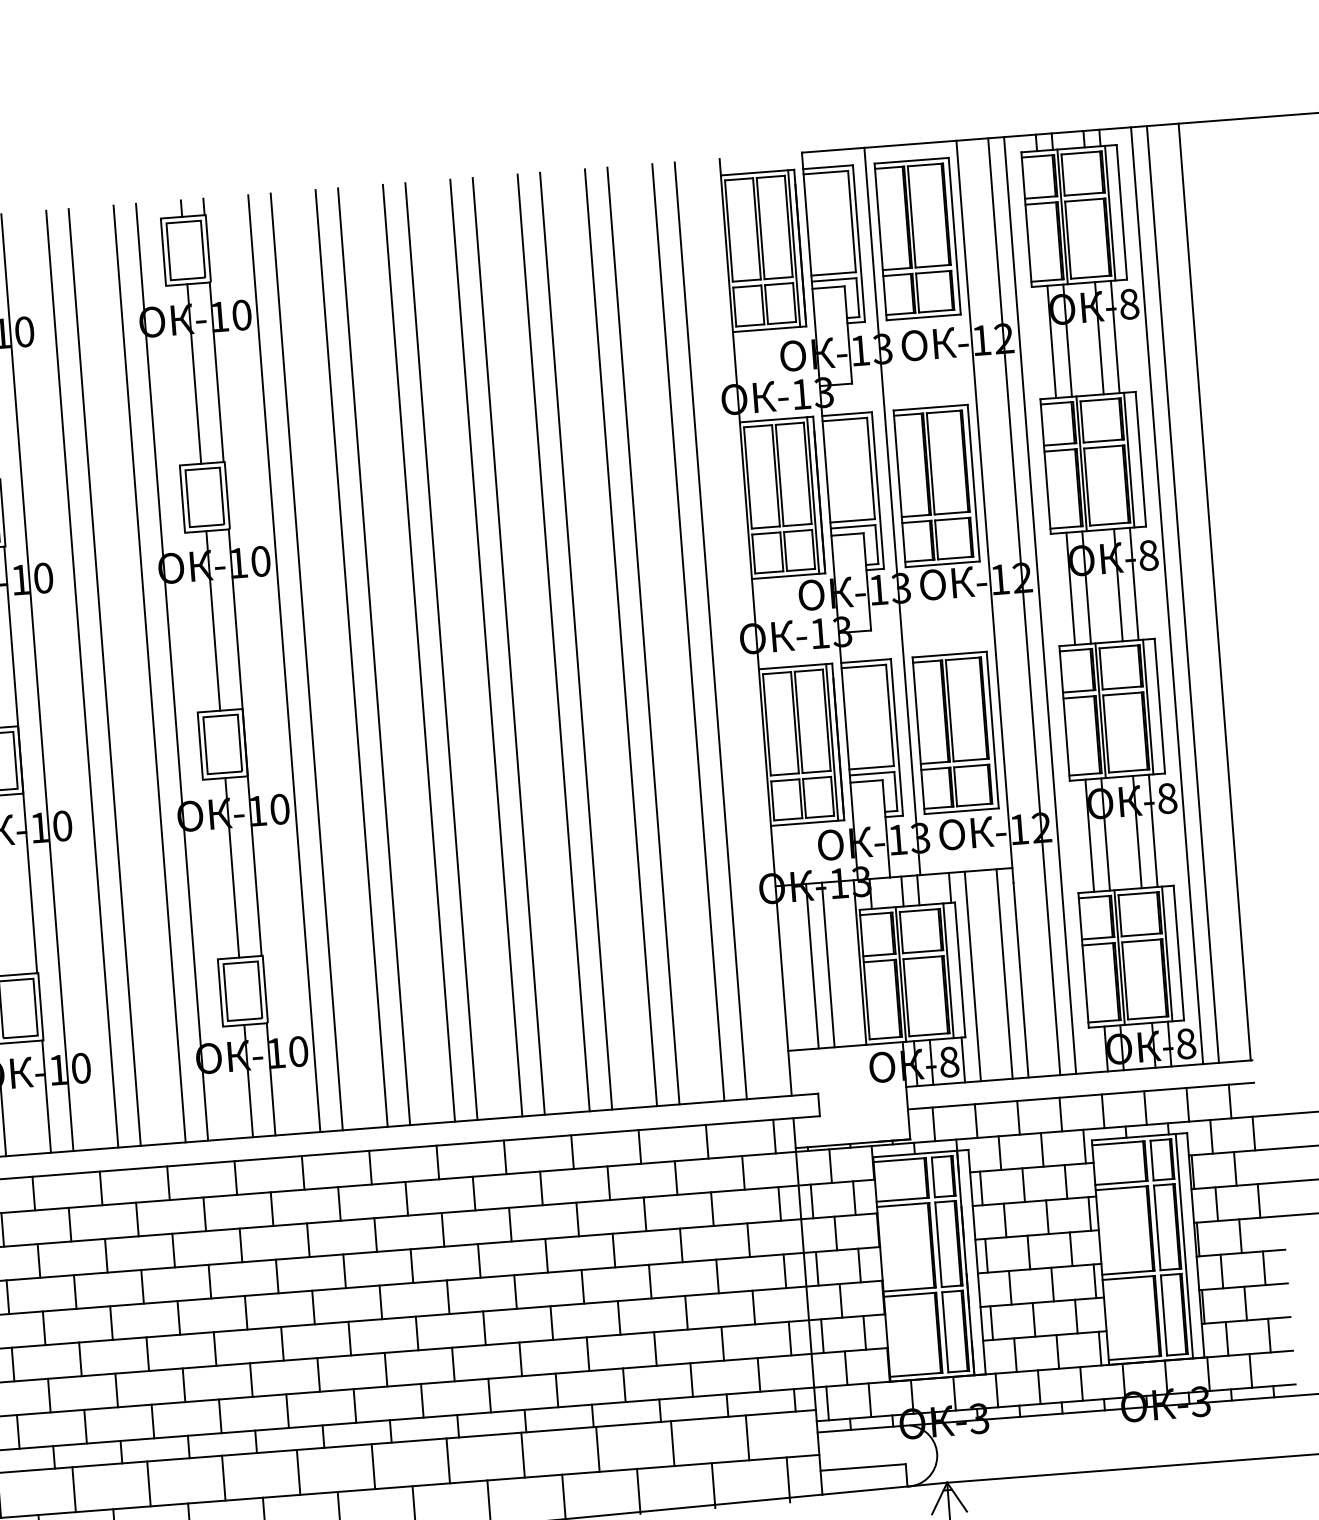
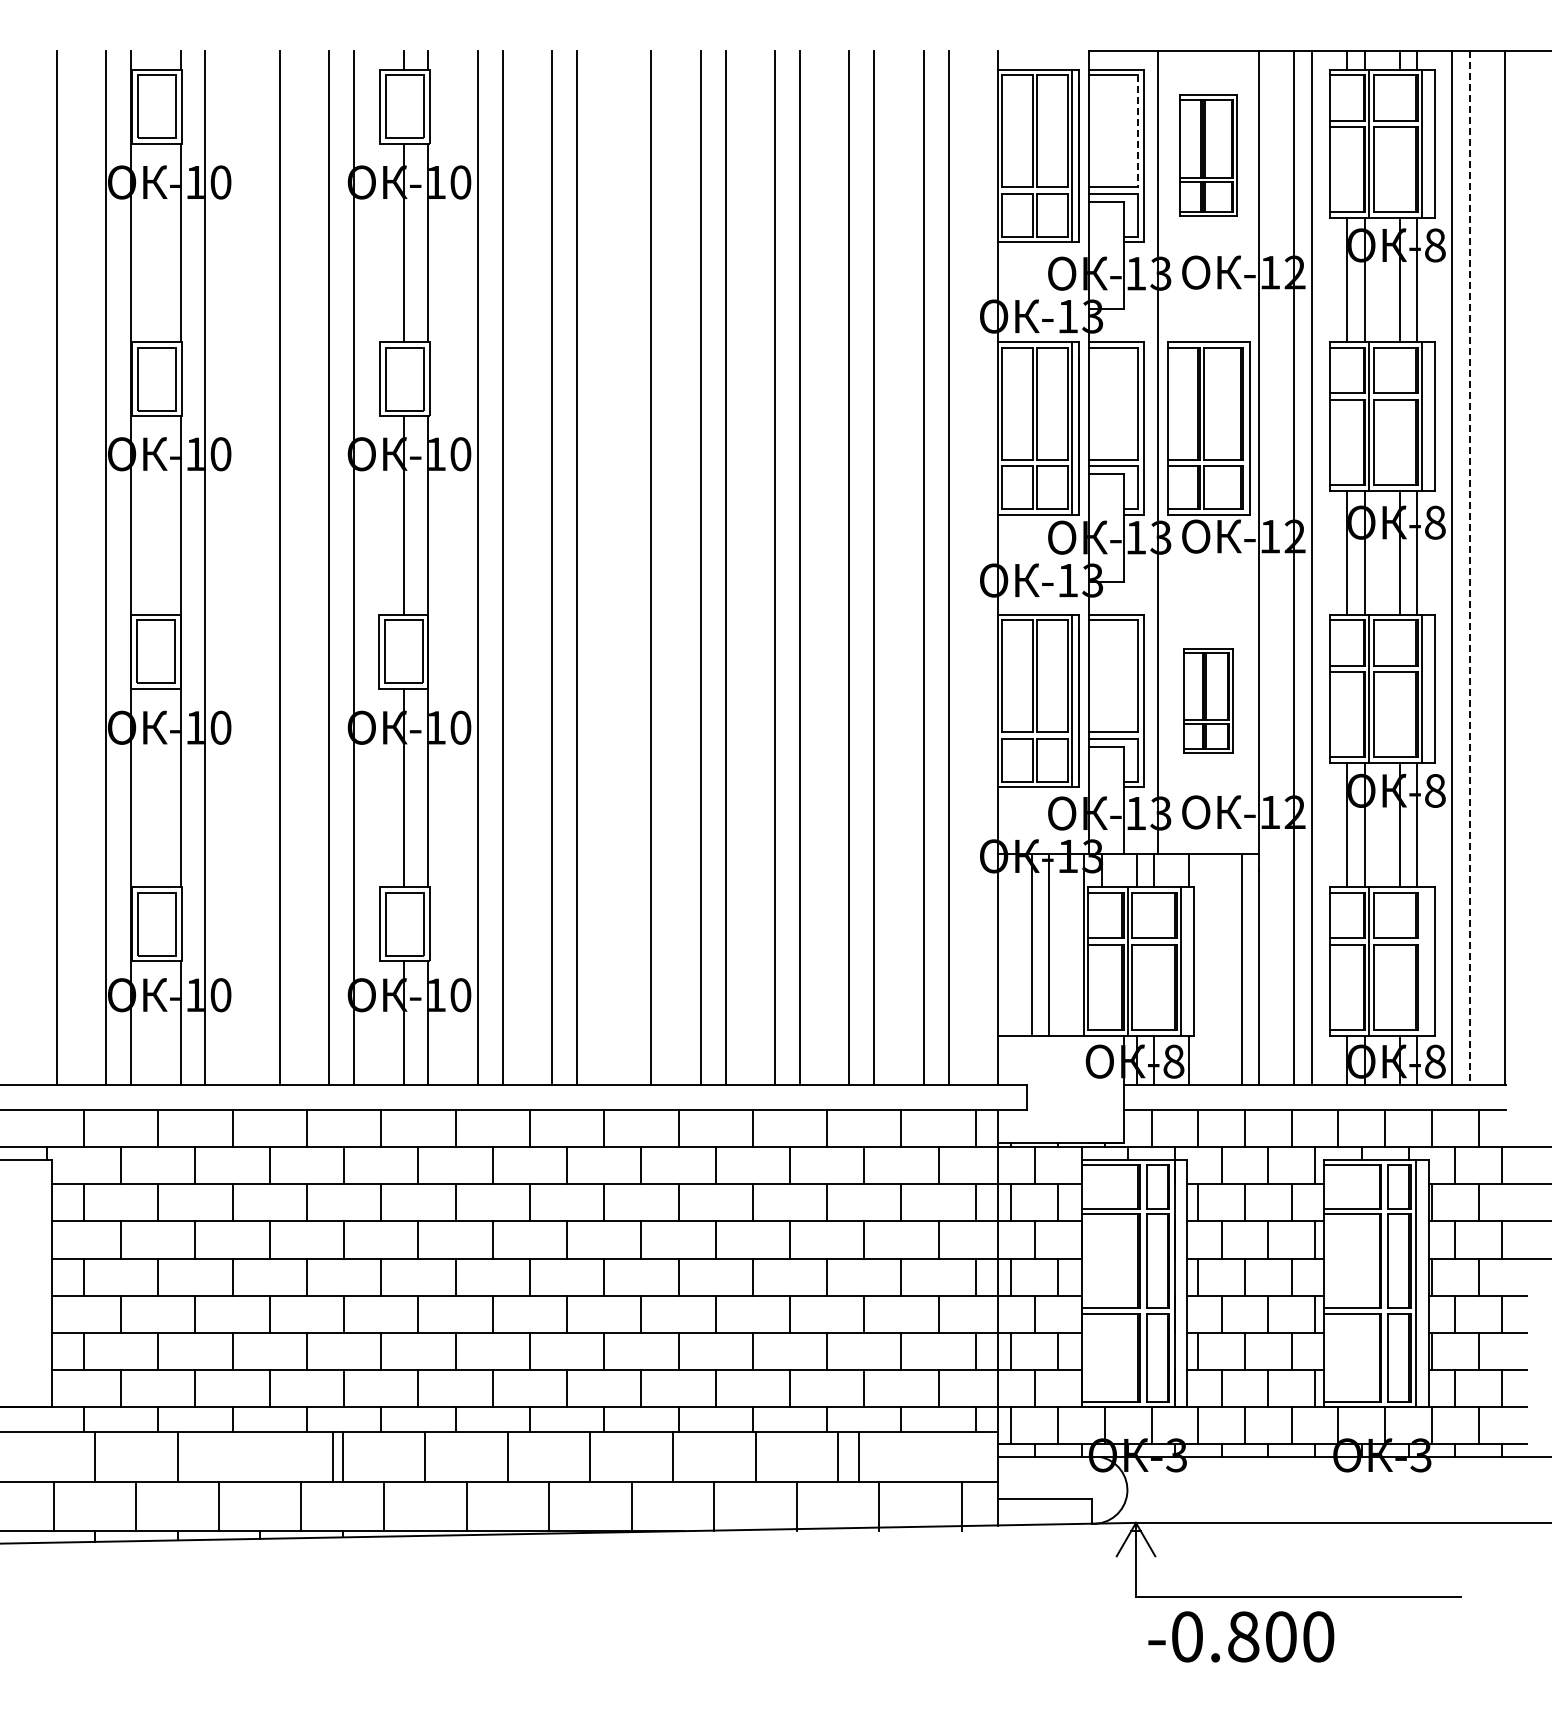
line: (852, 221) -> (1138, 131), solid -> dashed
part: (917, 238) -> (1208, 155), size x0.7
line: (1182, 594) -> (1469, 568), solid -> dashed
line: (418, 653) -> (626, 568), removed
line: (81, 679) -> (254, 568), removed
part: (955, 732) -> (1208, 700), size x0.6
line: (1167, 954) -> (1422, 961), removed
line: (972, 976) -> (1206, 969), removed
line: (747, 1437) -> (858, 1456), moved
line: (149, 1483) -> (333, 1456), moved

